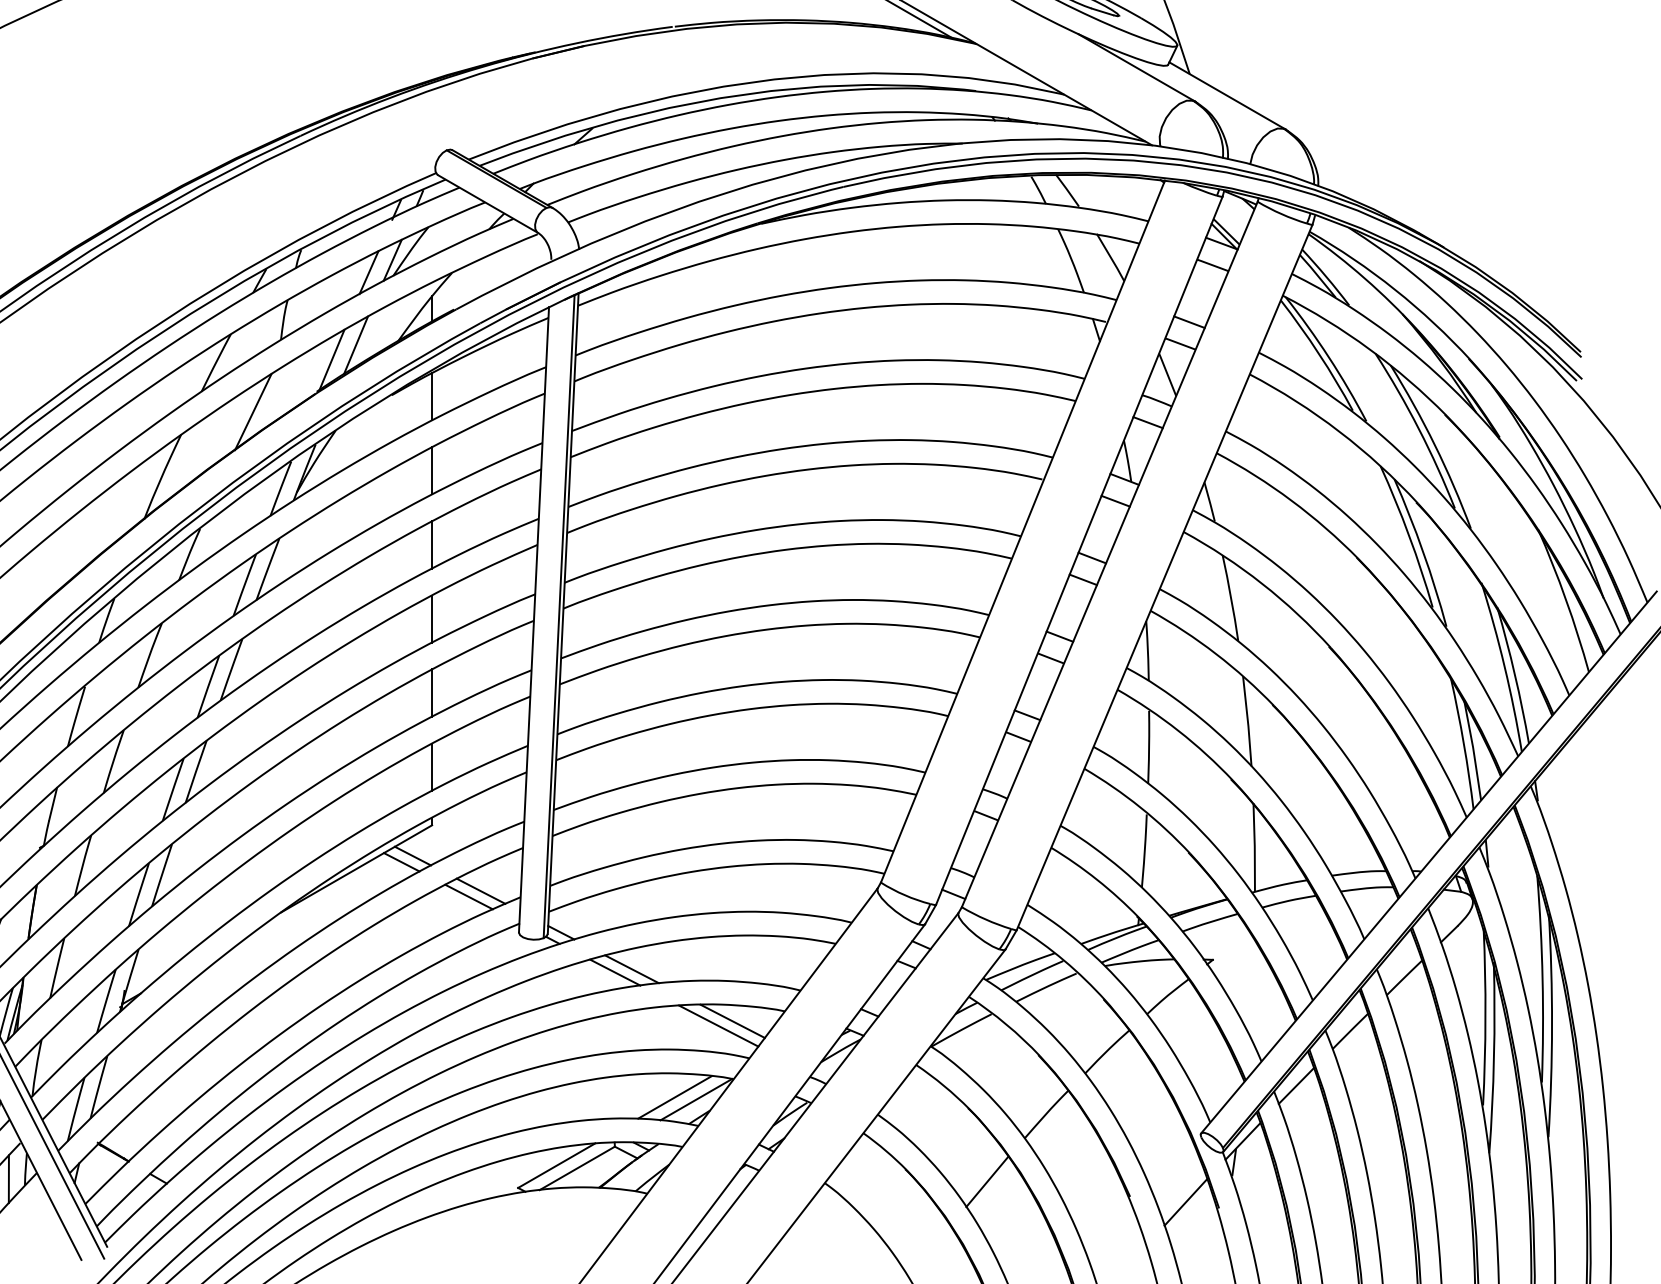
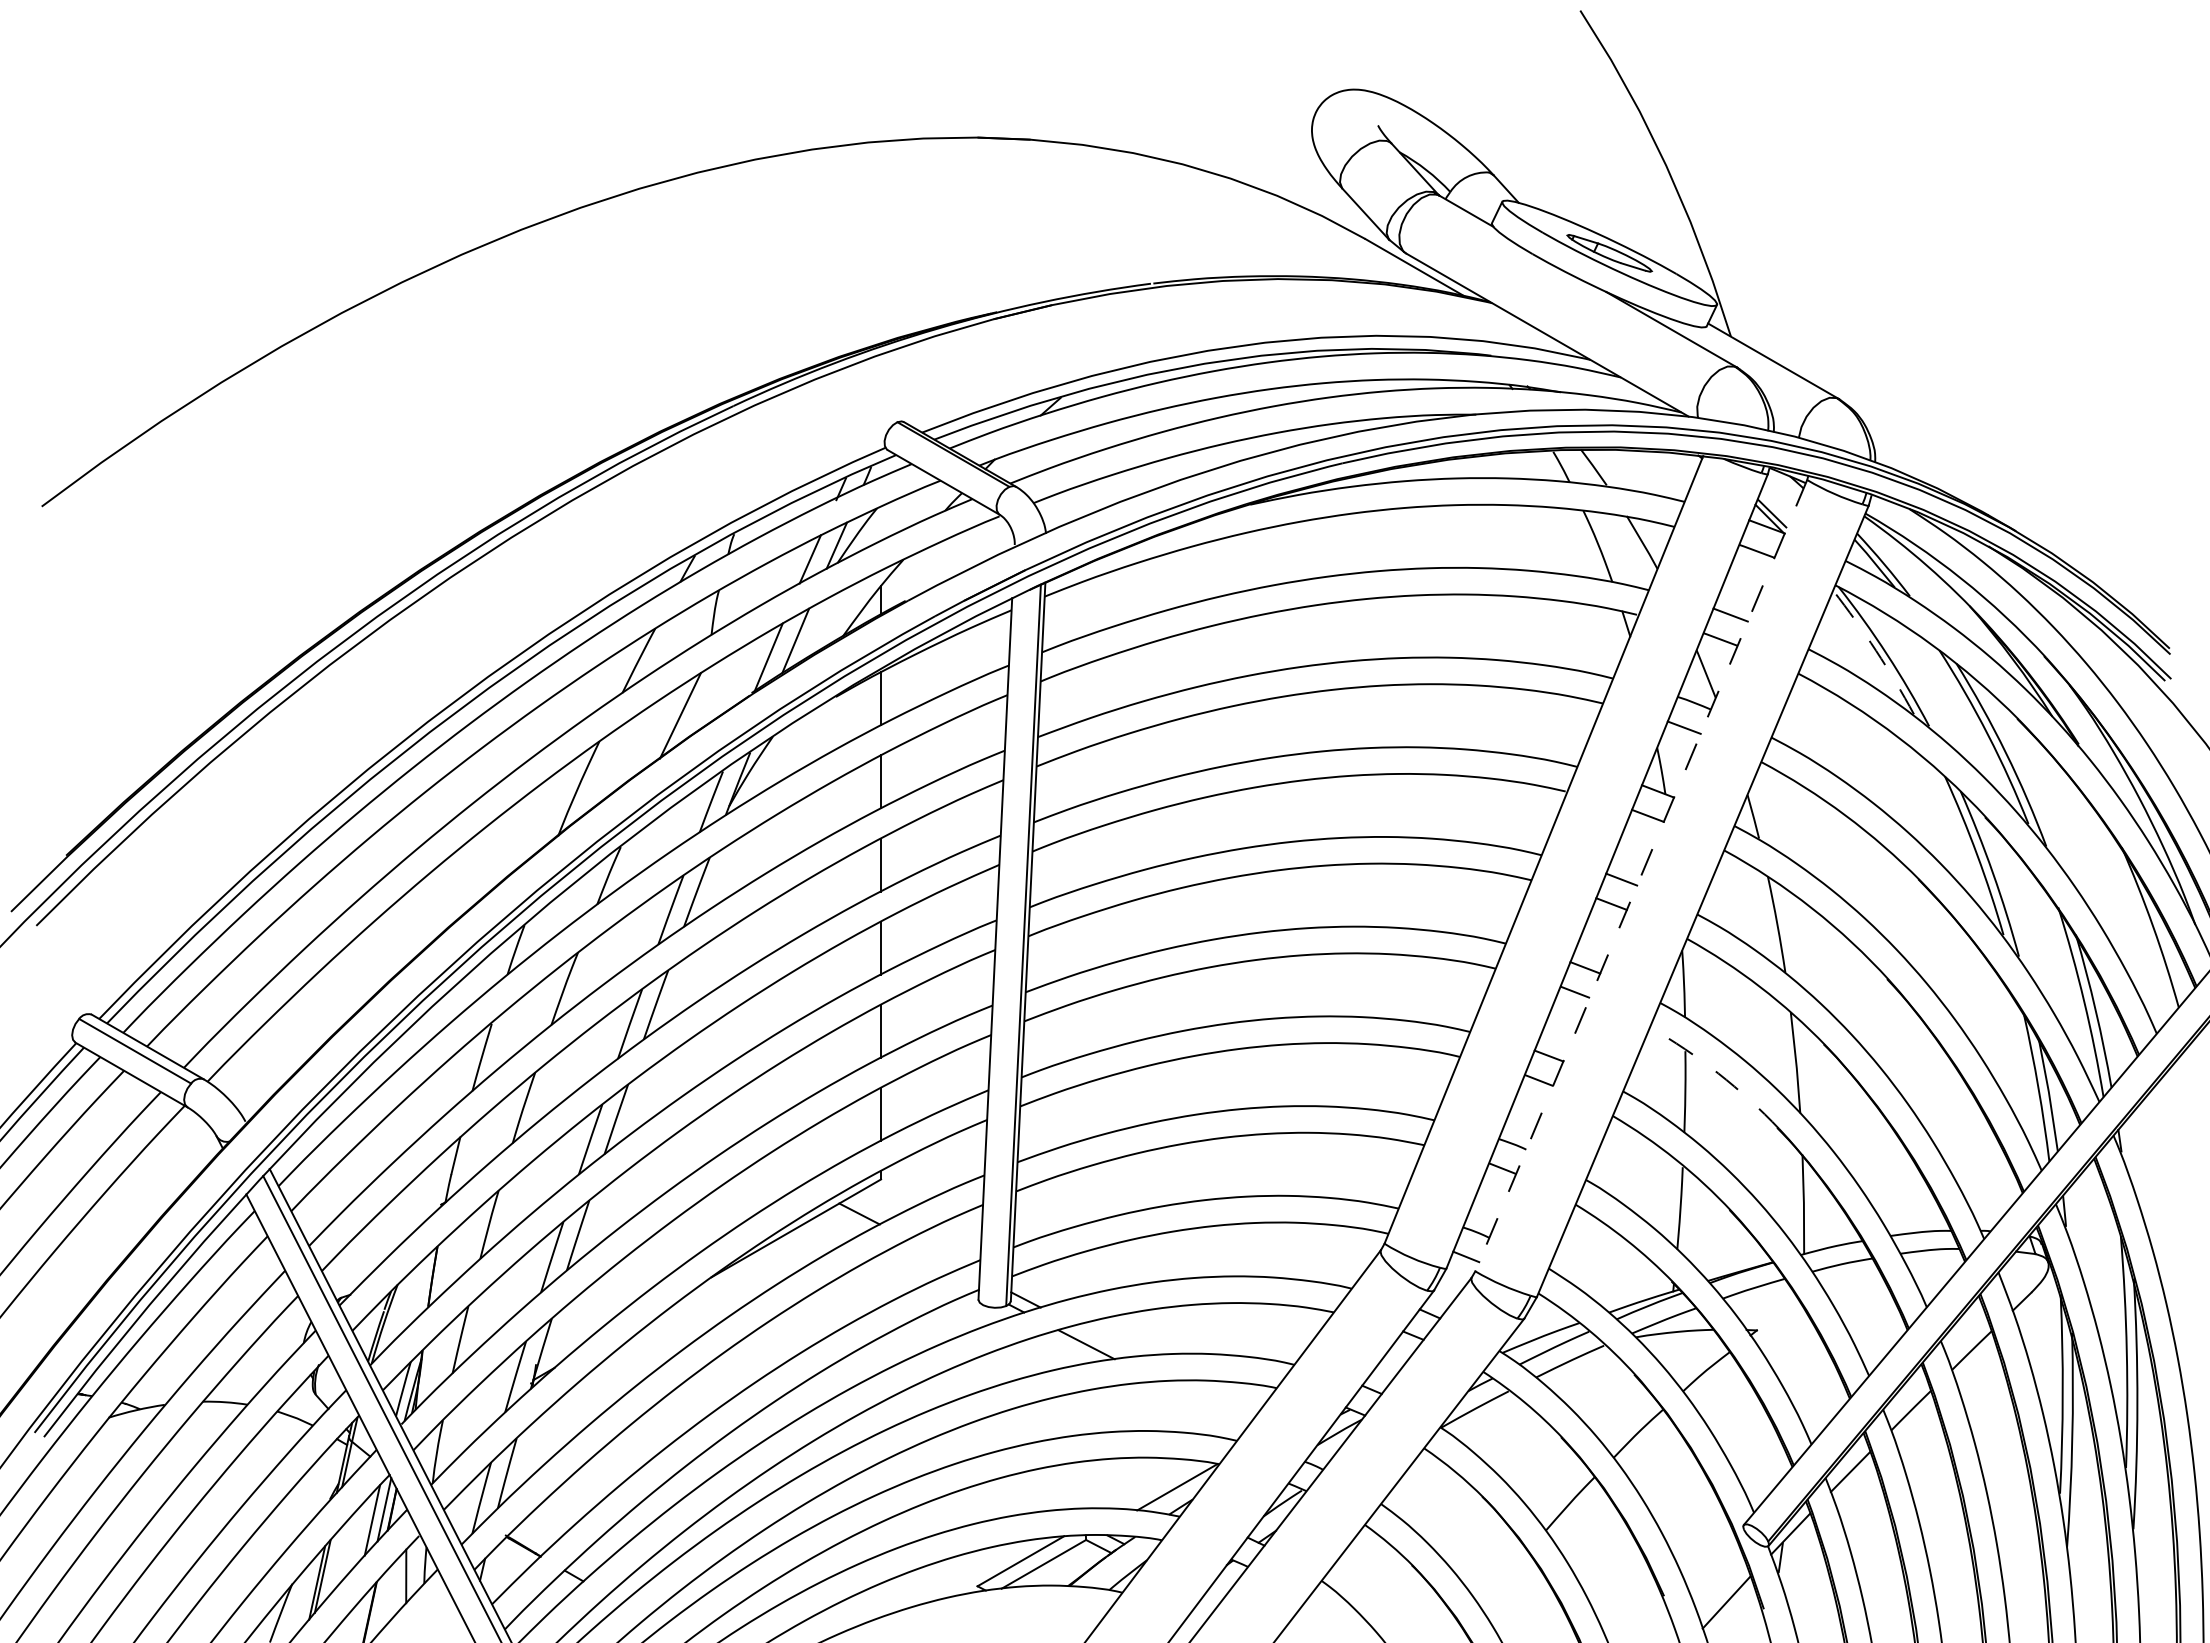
arc: (1319, 353) -> (1876, 650), solid -> dashed
line: (1109, 555) -> (1641, 876), solid -> dashed
arc: (1178, 730) -> (1718, 1073), solid -> dashed
line: (401, 861) -> (846, 1220), removed
line: (480, 891) -> (935, 1253), removed
line: (469, 896) -> (922, 1259), removed
line: (632, 968) -> (1105, 1340), removed
line: (732, 1021) -> (1218, 1399), removed
line: (718, 1025) -> (1202, 1404), removed
line: (674, 1097) -> (1153, 1484), removed
line: (986, 1181) -> (1503, 1579), removed

